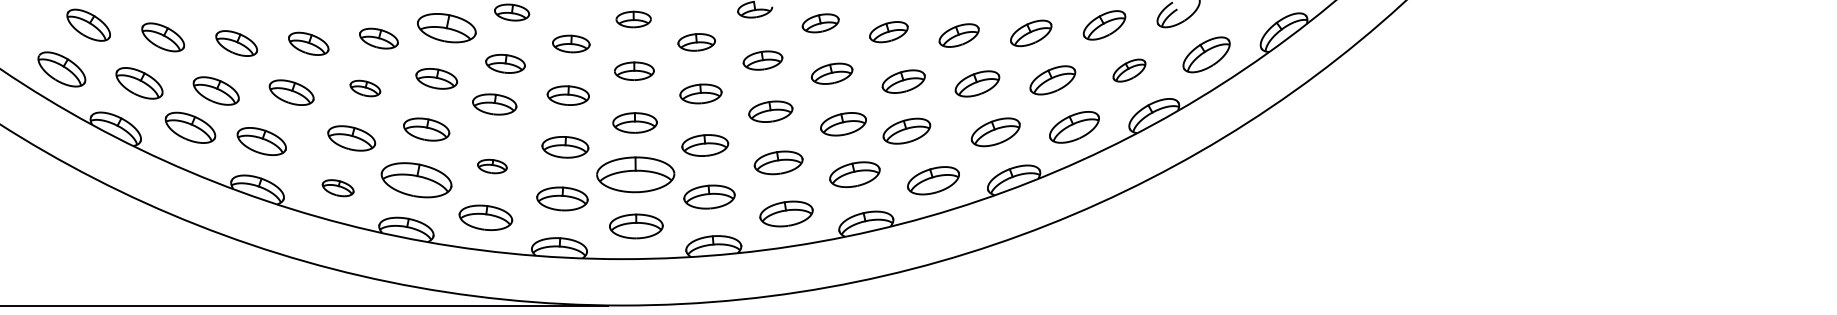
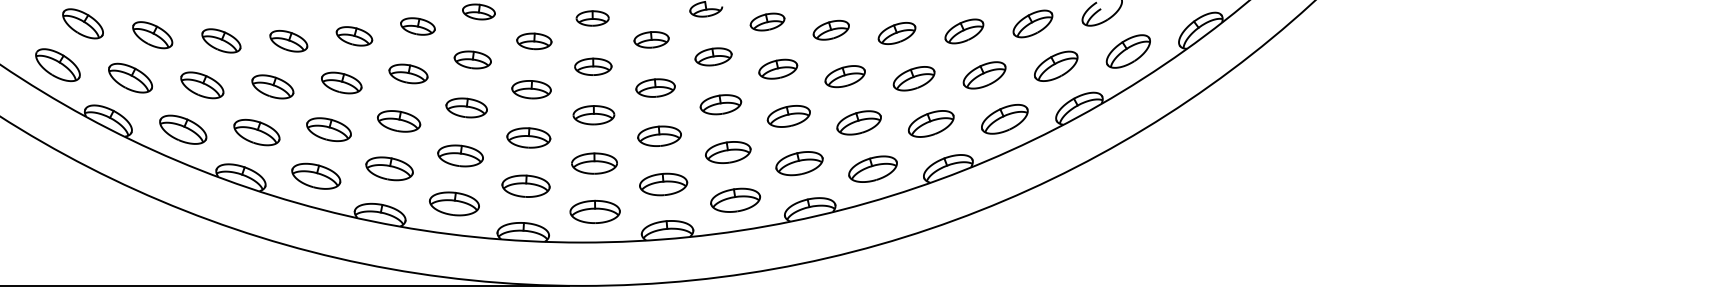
part: (446, 28) -> (417, 26), size x0.62
part: (1129, 69) -> (1056, 65), size x1.43
part: (365, 87) -> (341, 82), size x1.43
part: (494, 104) -> (466, 107), moved
part: (190, 127) -> (183, 129), moved
part: (906, 130) -> (858, 122), moved
part: (261, 141) -> (256, 132), moved
part: (492, 166) -> (460, 155), size x1.67
part: (635, 174) -> (594, 163), size x0.62
part: (416, 179) -> (389, 168), size x0.71
part: (338, 187) -> (316, 175), size x1.67

